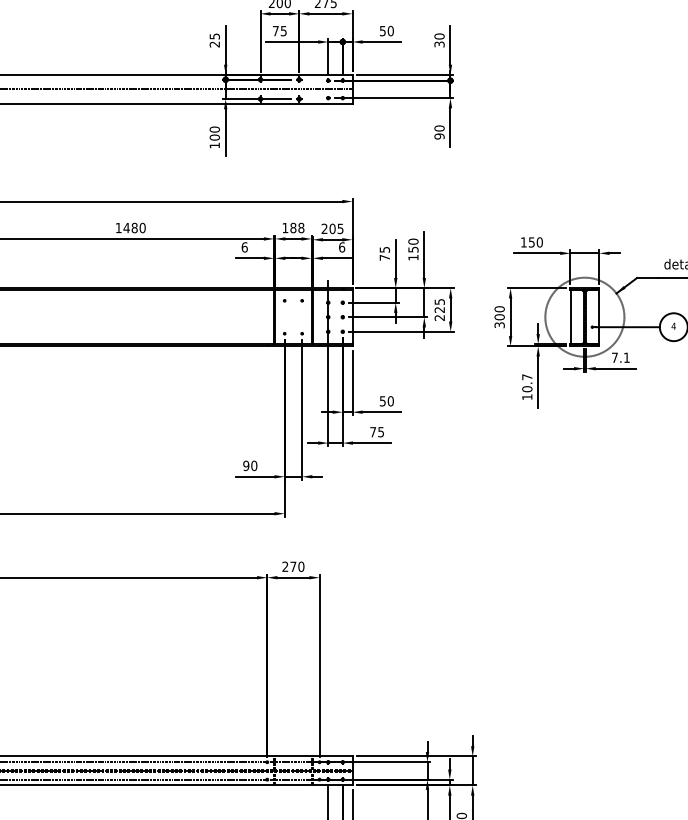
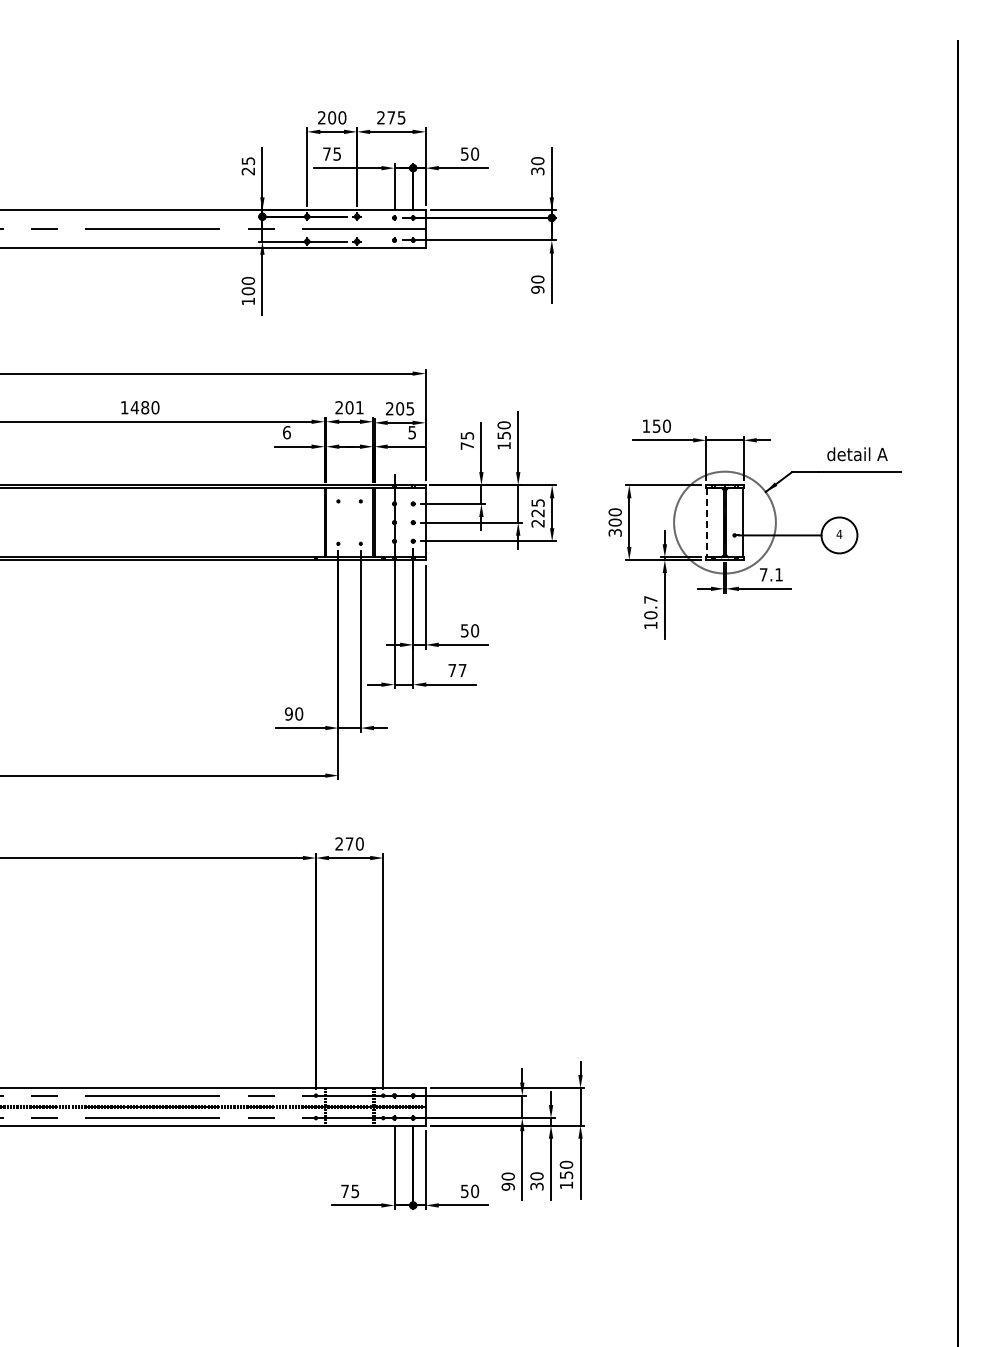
text: (293, 227) -> (349, 407), 188 -> 201
text: (342, 247) -> (412, 432), 6 -> 5
line: (570, 317) -> (706, 522), solid -> dashed
text: (381, 432) -> (462, 670), 75 -> 77

